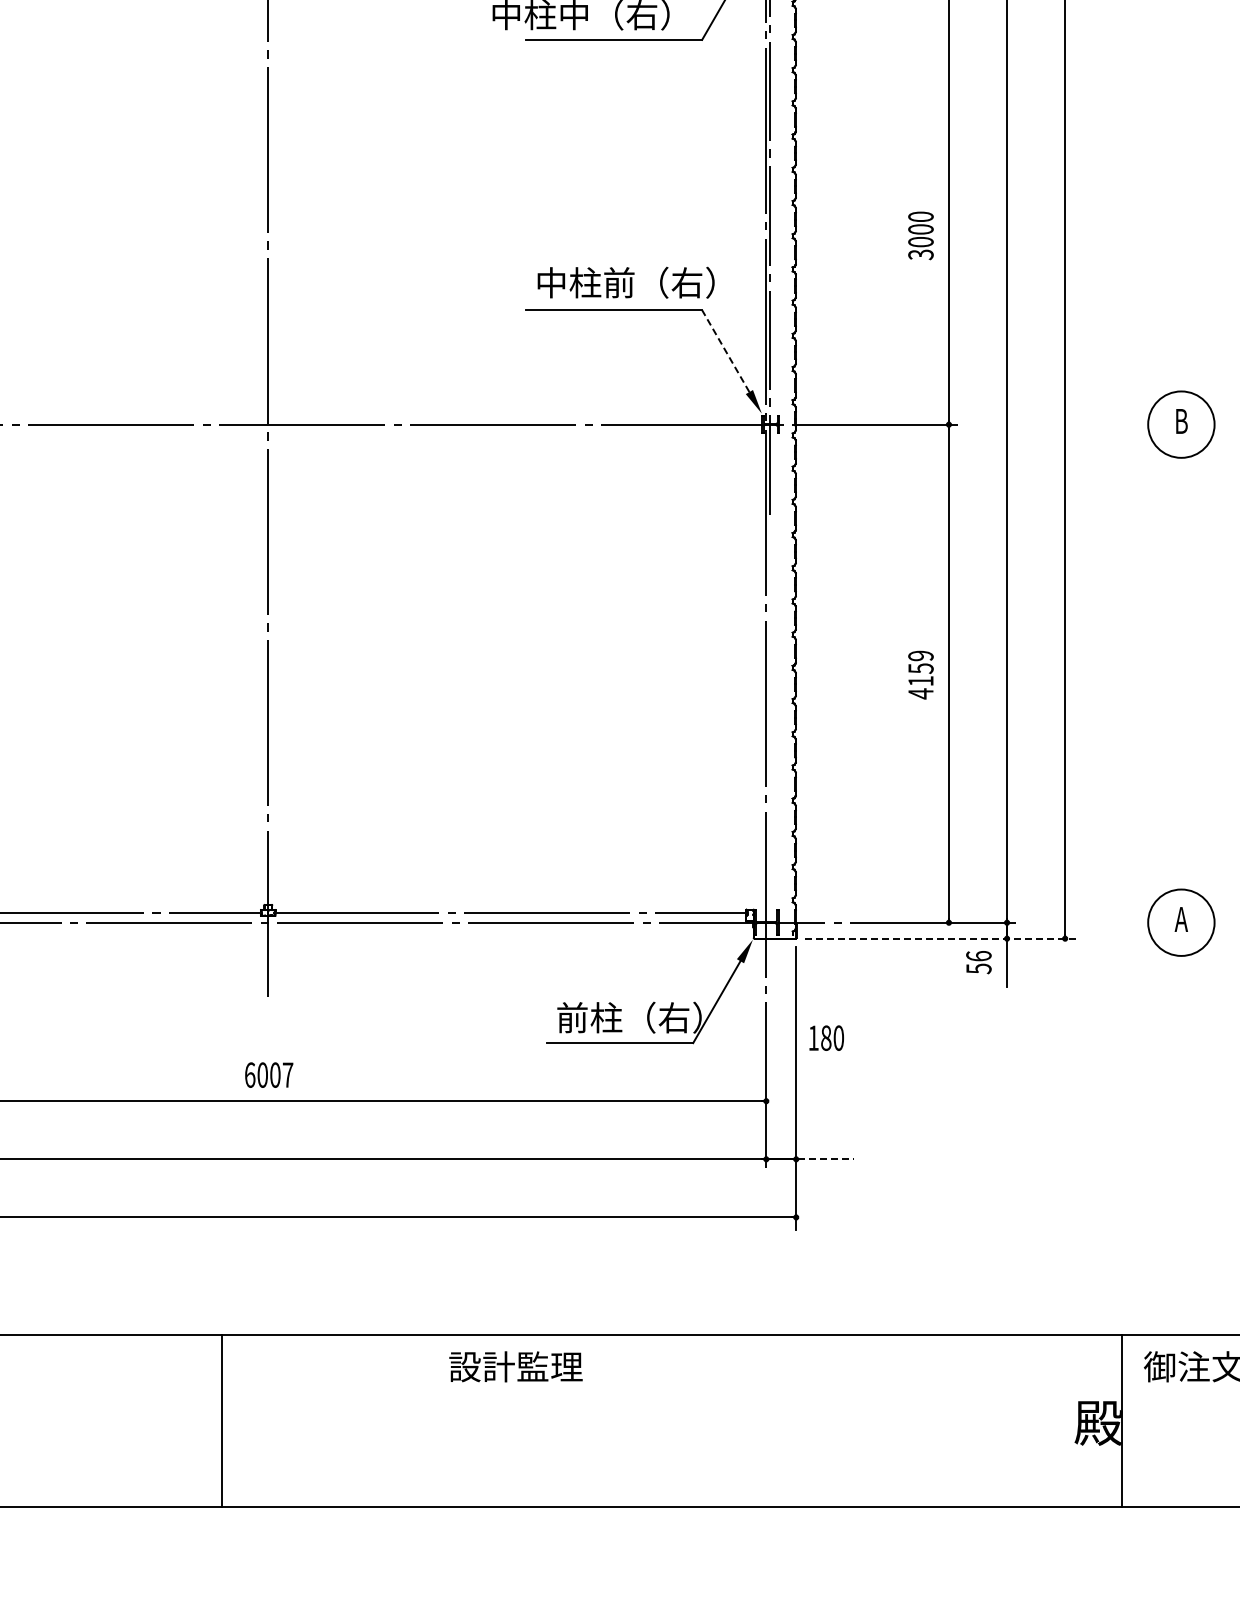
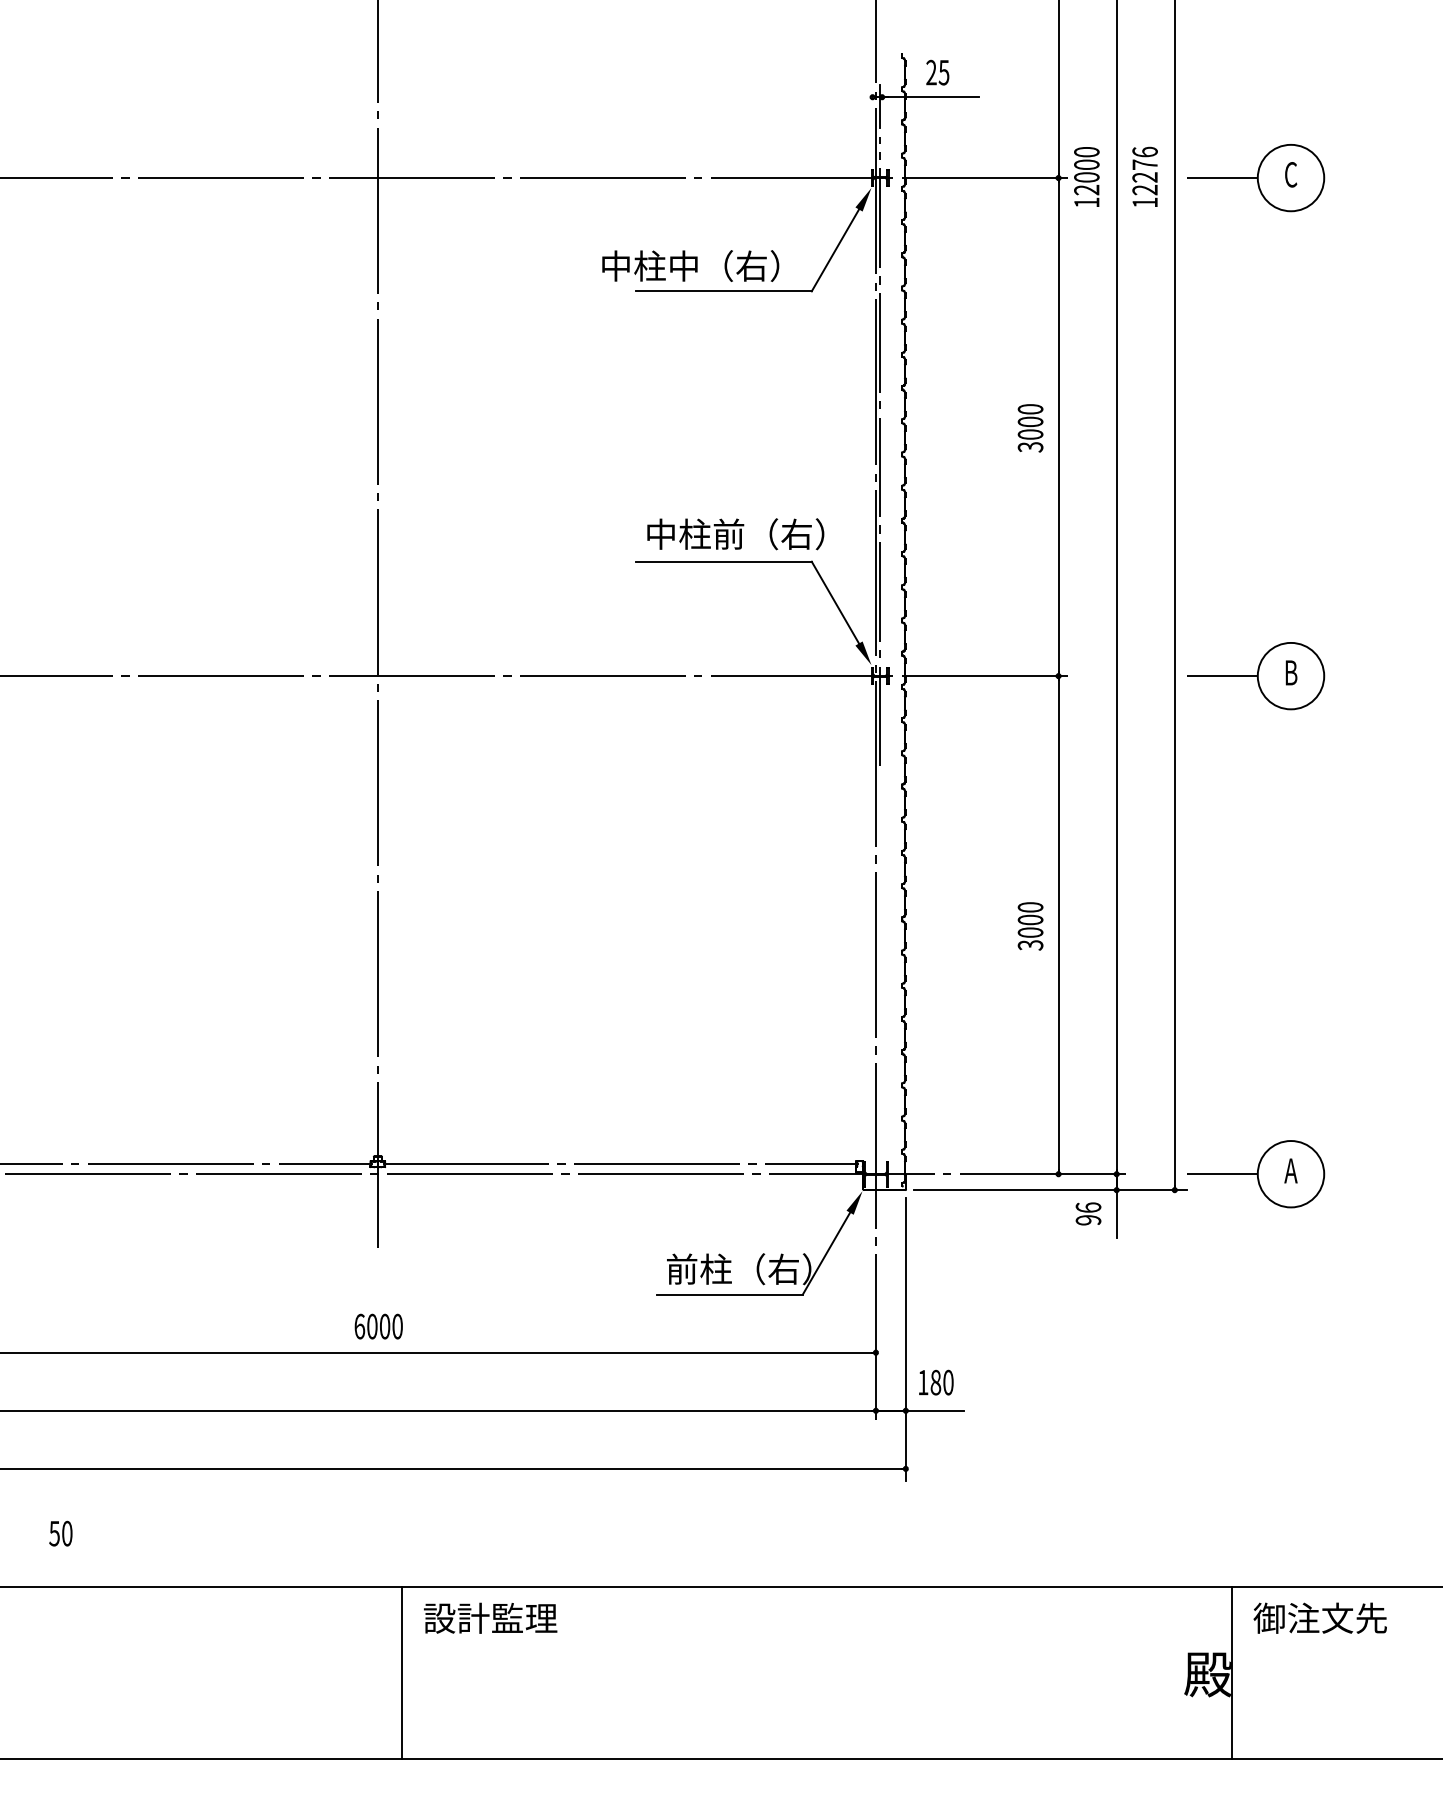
text: (920, 236) -> (1030, 428), moved
line: (725, 351) -> (835, 602), dashed -> solid
line: (1112, 425) -> (1222, 676), added
text: (920, 675) -> (1030, 926), 4159 -> 3000
line: (1112, 923) -> (1222, 1174), added
line: (940, 939) -> (1050, 1190), dashed -> solid
text: (978, 969) -> (1088, 1220), 56 -> 96
text: (826, 1038) -> (936, 1382), moved
text: (287, 1075) -> (397, 1326), 6007 -> 6000
line: (826, 1159) -> (936, 1410), dashed -> solid
text: (515, 1366) -> (490, 1617), moved
line: (221, 1421) -> (401, 1672), moved

